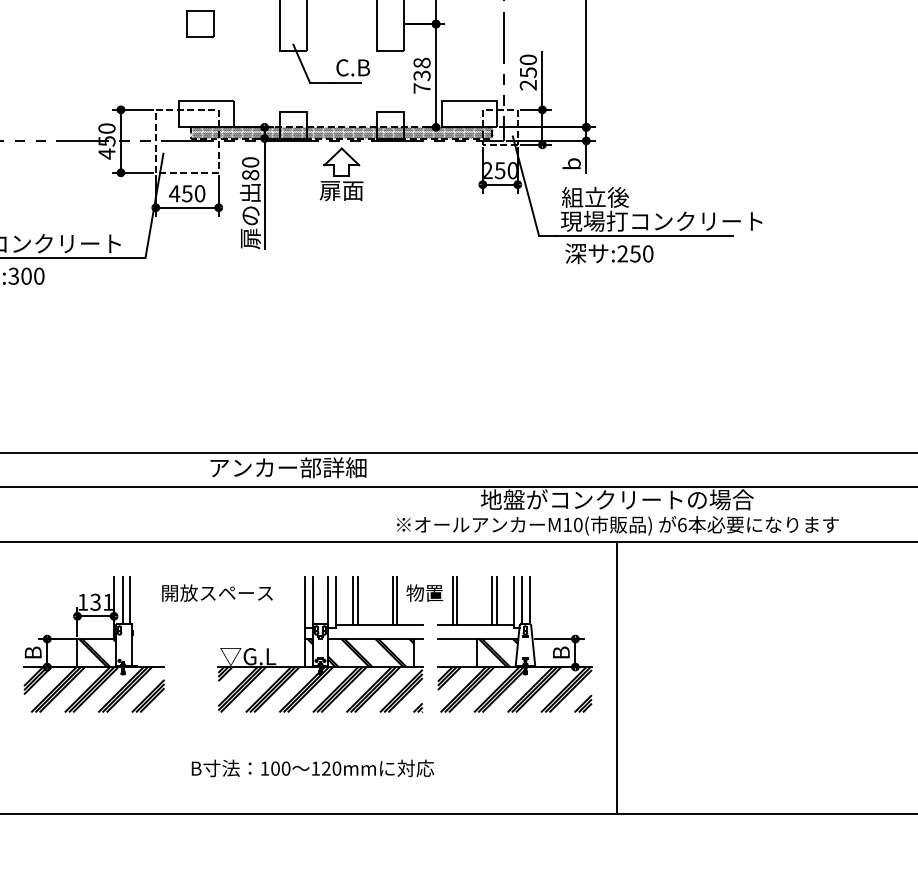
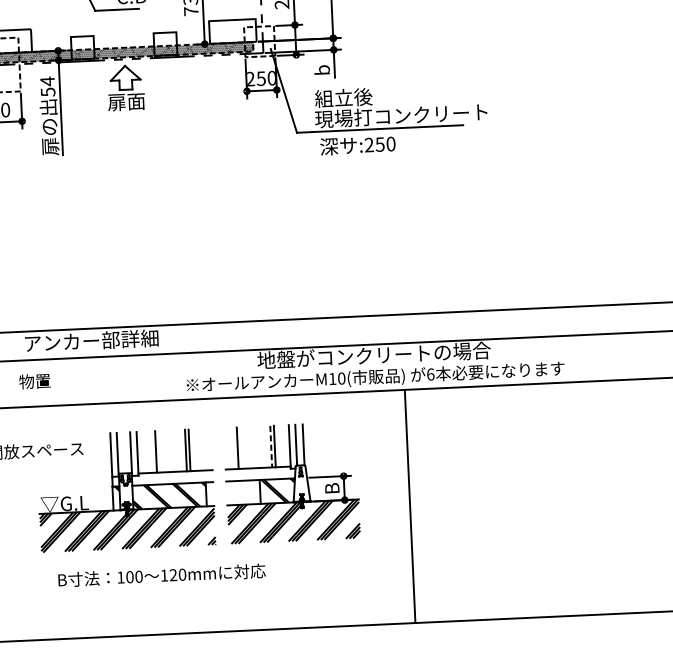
text: (250, 168) -> (47, 86), 80 -> 54
text: (424, 592) -> (34, 380), moved
line: (353, 600) -> (152, 451), removed
line: (457, 600) -> (241, 447), removed
line: (492, 601) -> (271, 447), solid -> dashed
line: (617, 677) -> (410, 506), moved
text: (312, 768) -> (161, 575), moved

